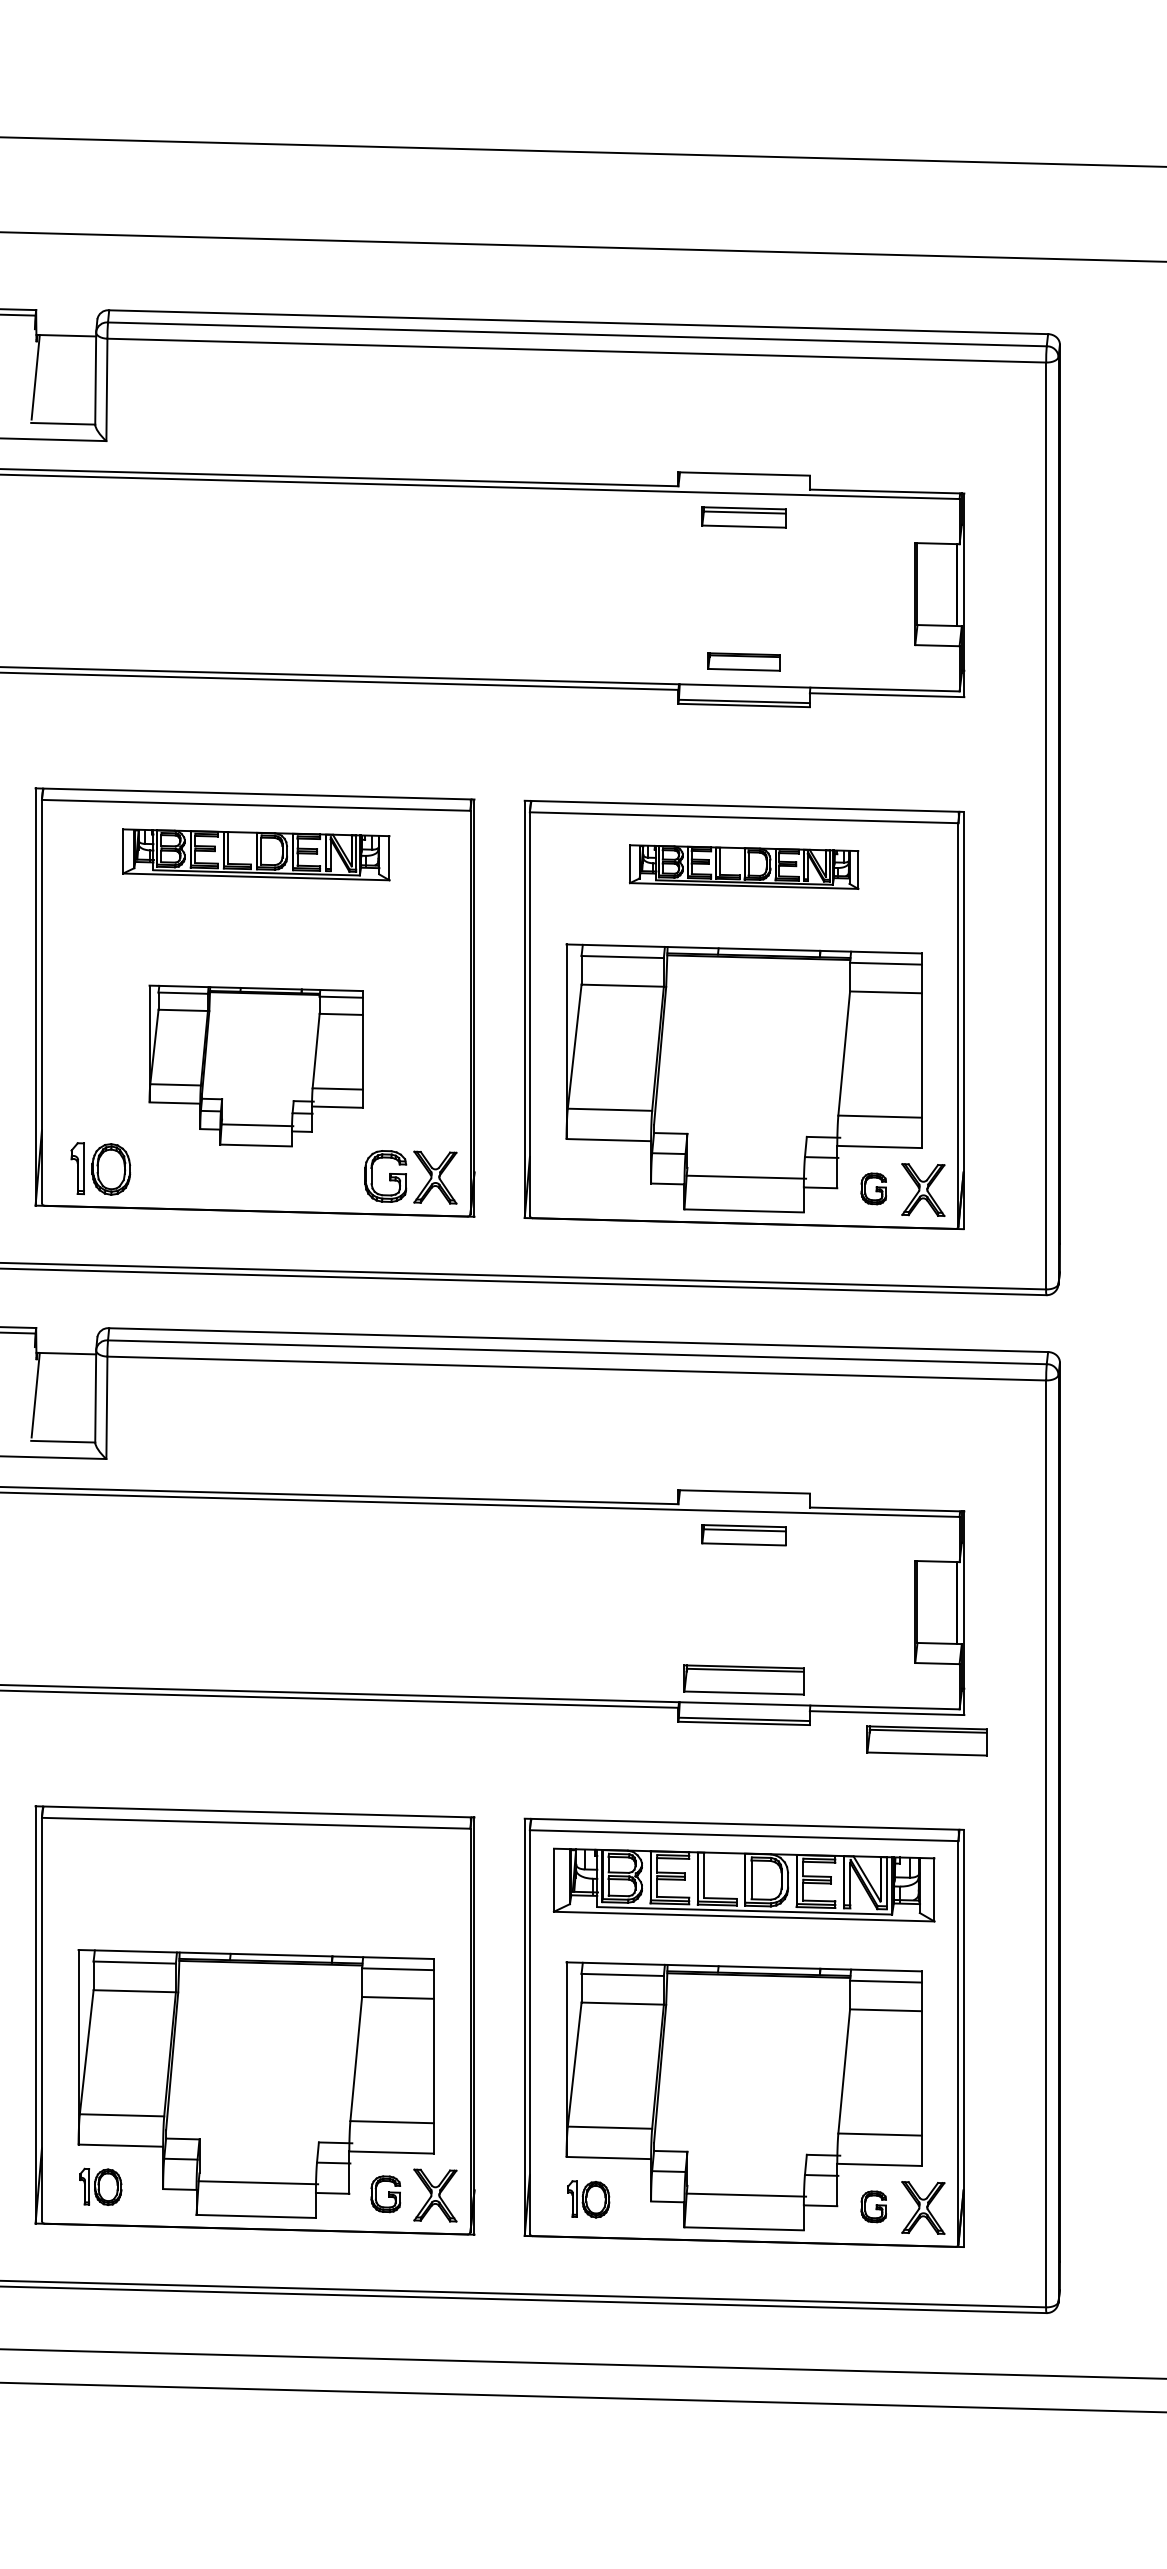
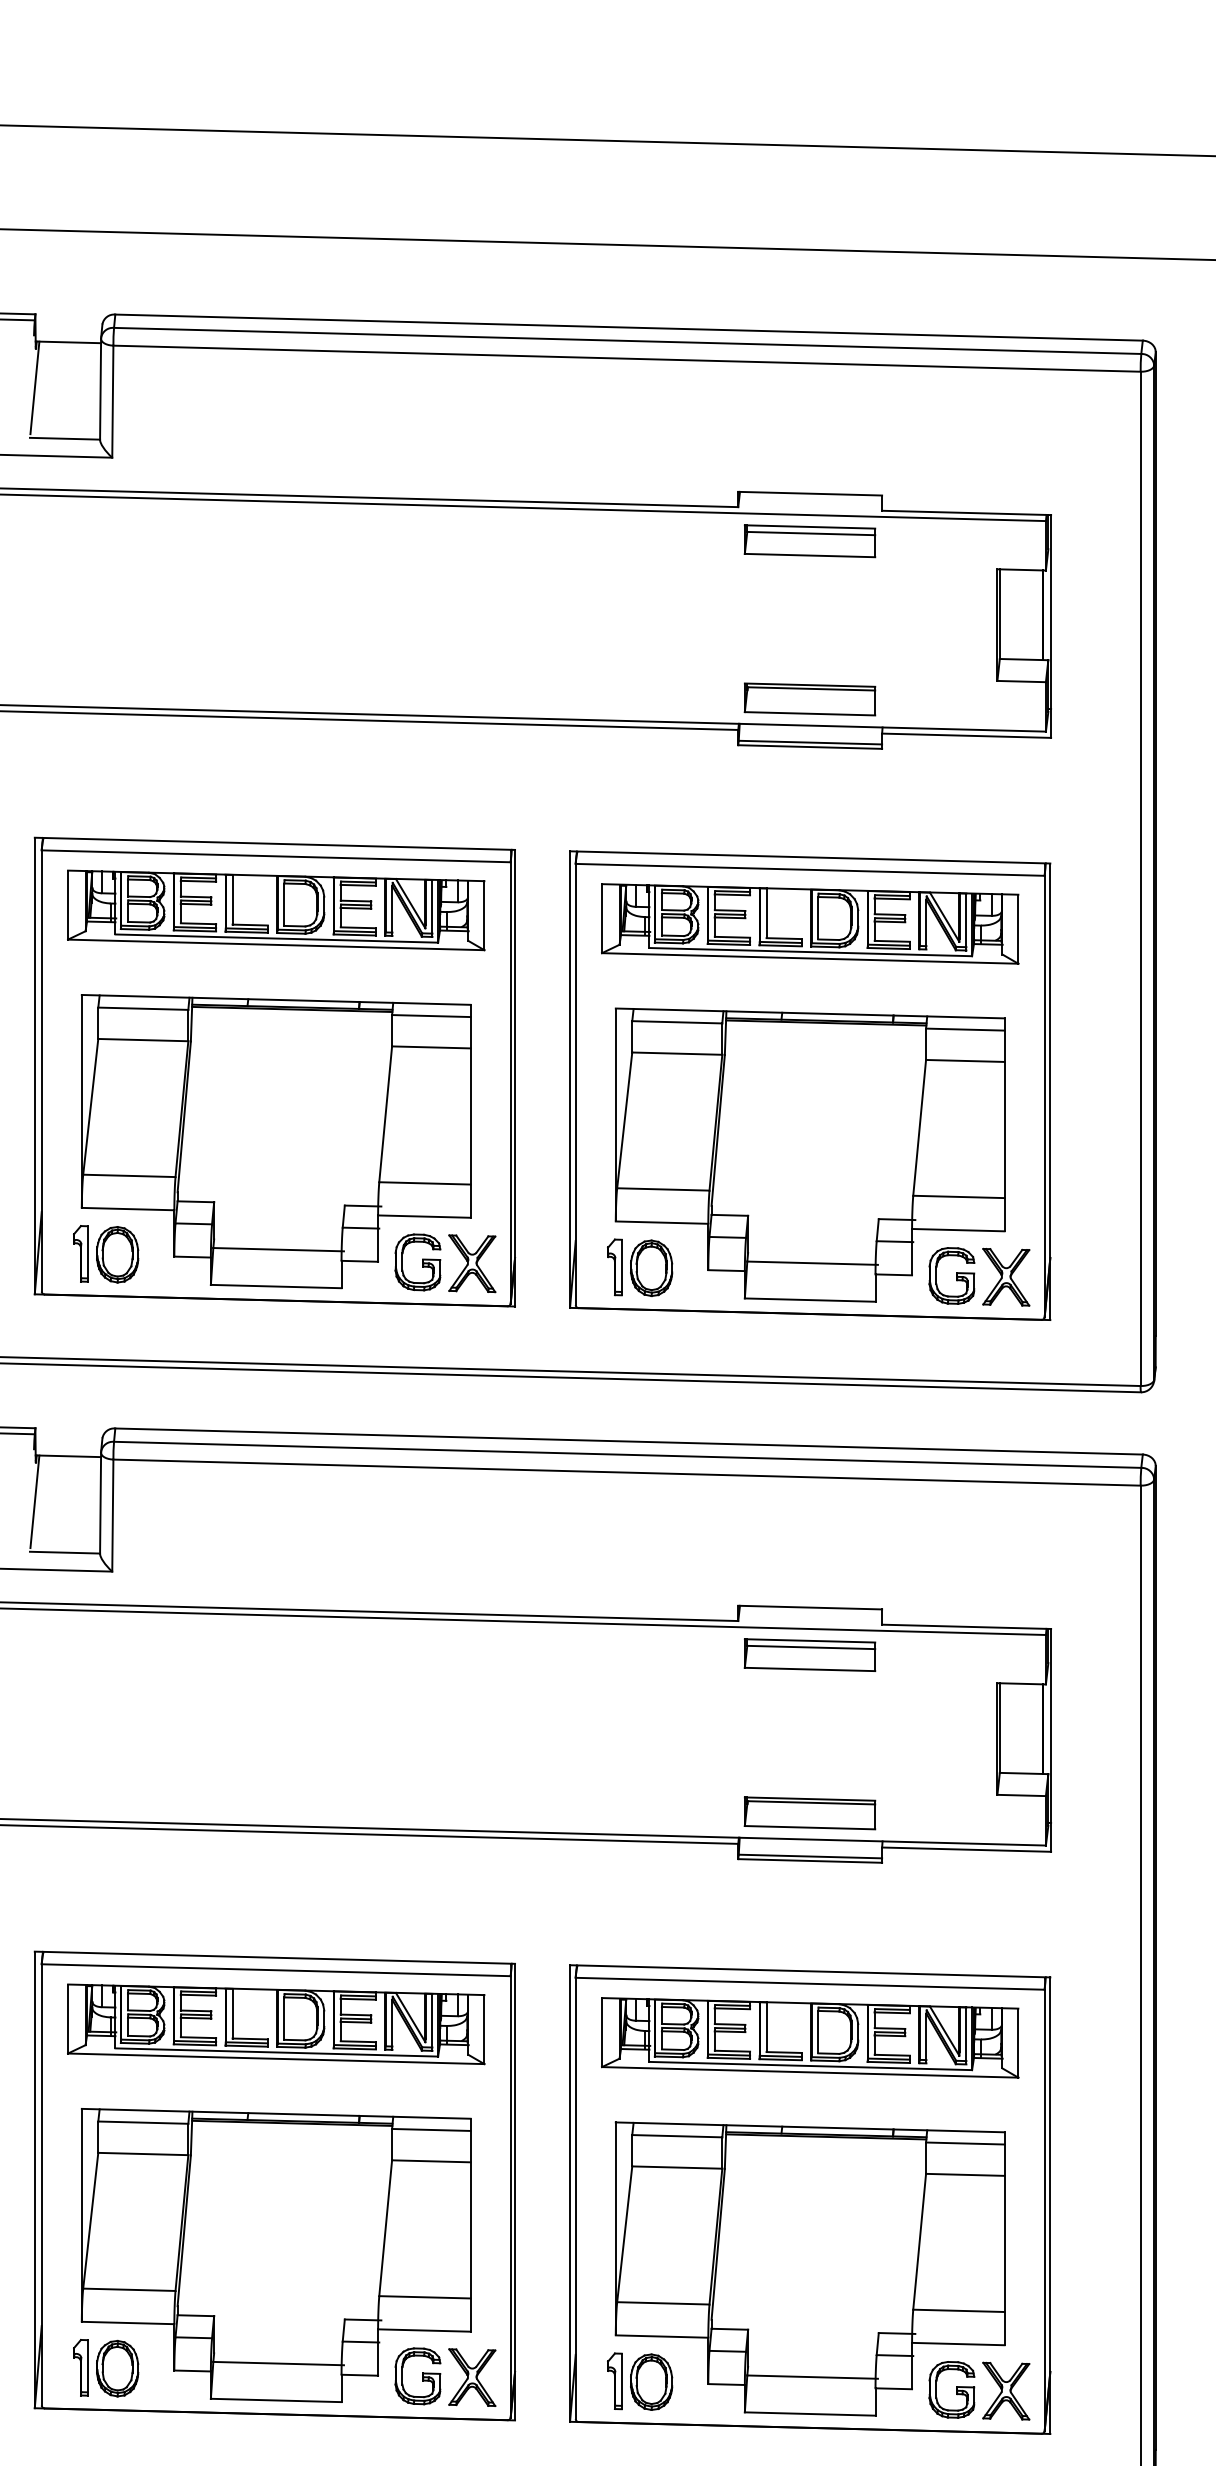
part: (743, 517) -> (809, 541), size x1.43
part: (743, 661) -> (809, 698), size x1.67
part: (256, 854) -> (276, 910), size x1.43
part: (743, 866) -> (809, 923), size x1.67
part: (255, 1065) -> (275, 1140), size x1.67
part: (588, 1181) -> (639, 1267), added
part: (873, 1188) -> (951, 1275), size x1.67
part: (743, 1534) -> (809, 1654), size x1.43
part: (926, 1740) -> (1009, 1879), removed
part: (256, 1872) -> (276, 2024), added
part: (100, 2186) -> (105, 2367), size x1.43
part: (385, 2193) -> (417, 2375), size x1.43
part: (588, 2199) -> (639, 2381), size x1.43
part: (873, 2206) -> (951, 2389), size x1.67

